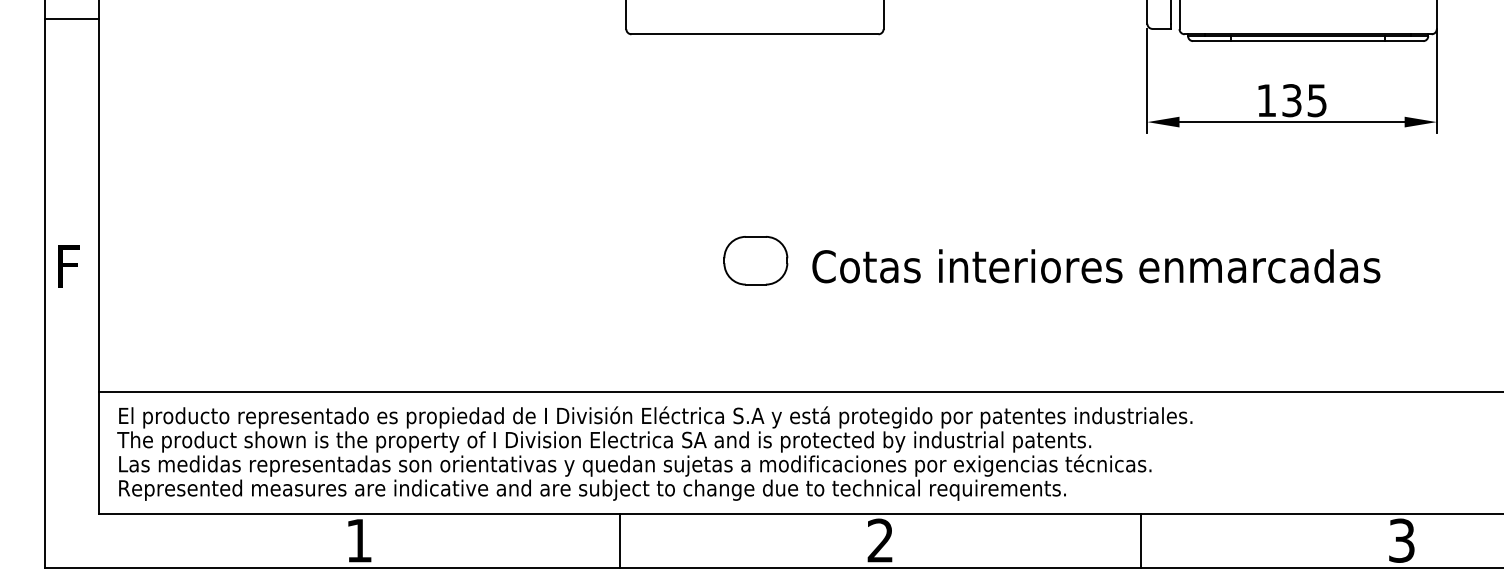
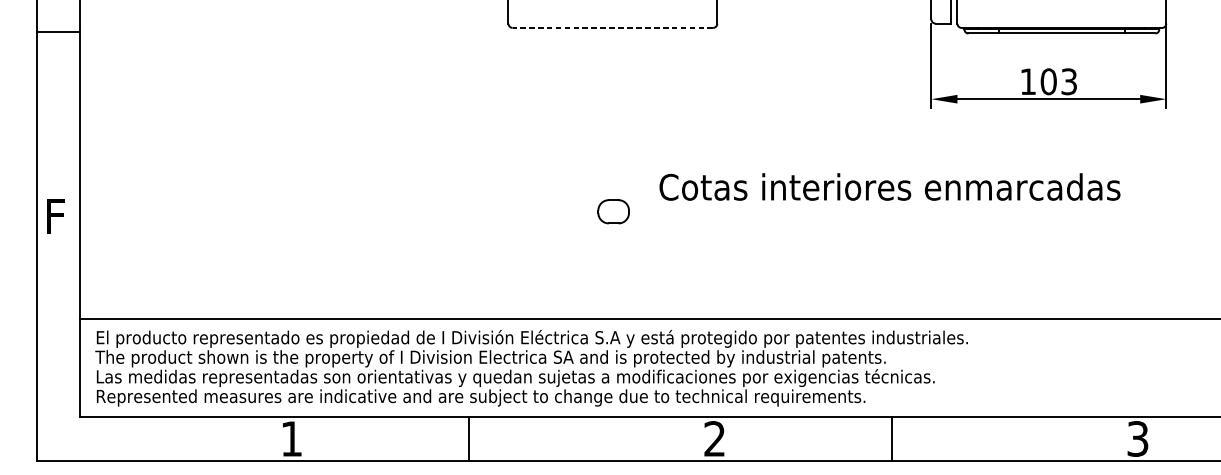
line: (71, 19) -> (58, 32), moved
line: (754, 34) -> (612, 28), solid -> dashed
text: (1304, 100) -> (1058, 81), 135 -> 103
part: (755, 260) -> (613, 211), size x0.6
text: (1096, 266) -> (890, 187), moved
line: (620, 540) -> (469, 438), moved
line: (1141, 540) -> (891, 438), moved

